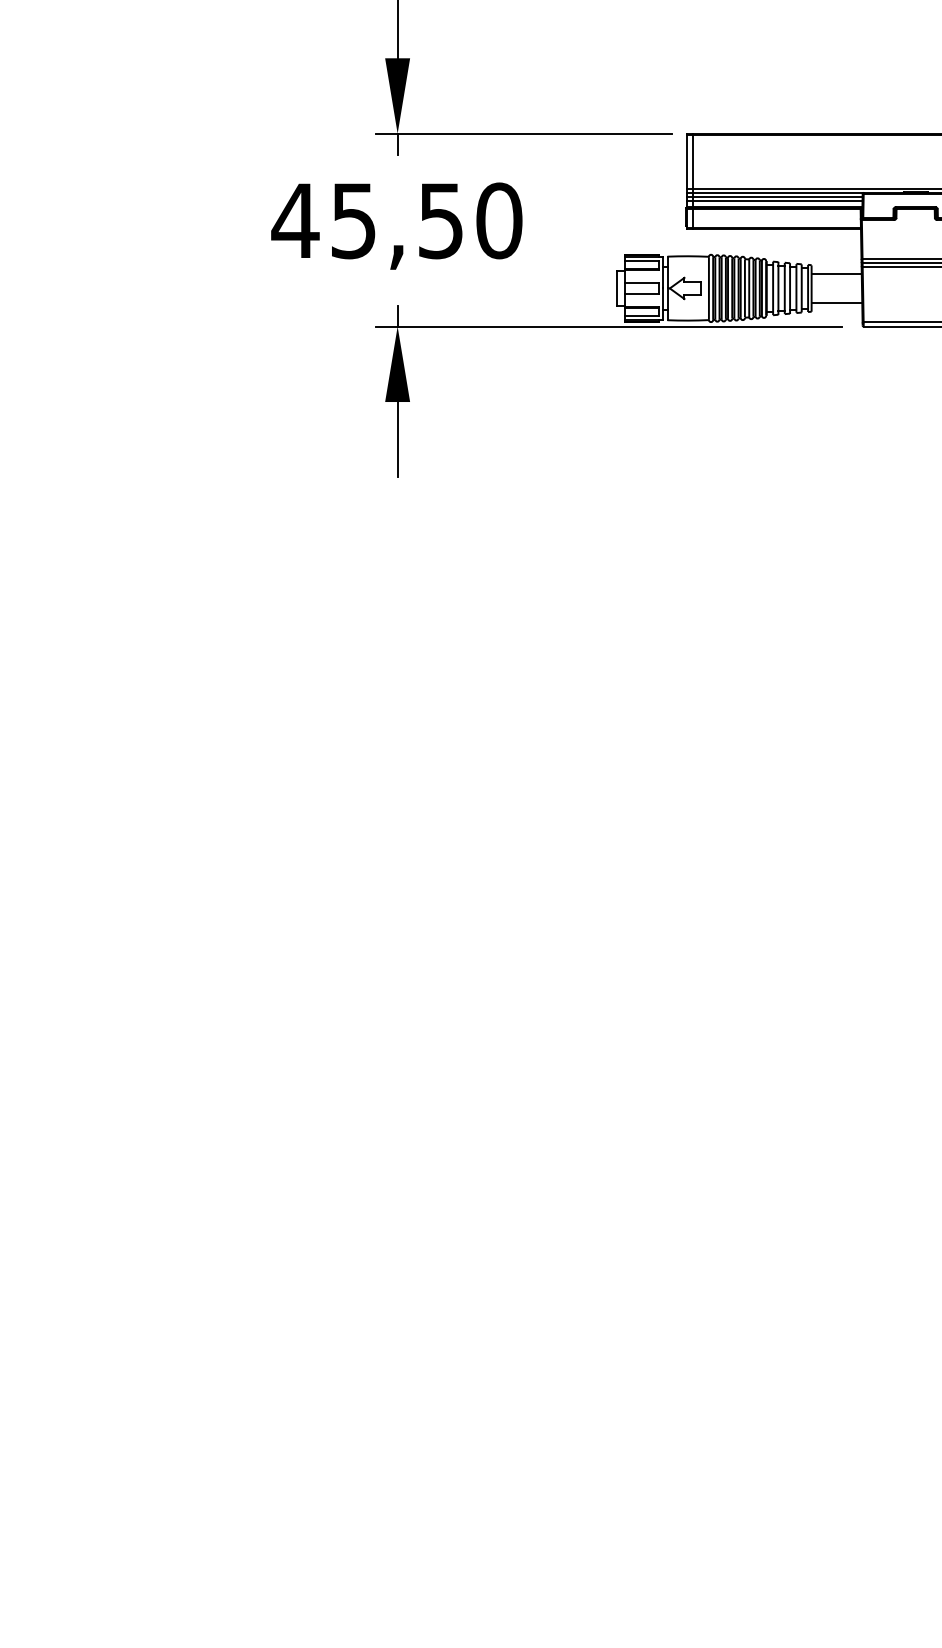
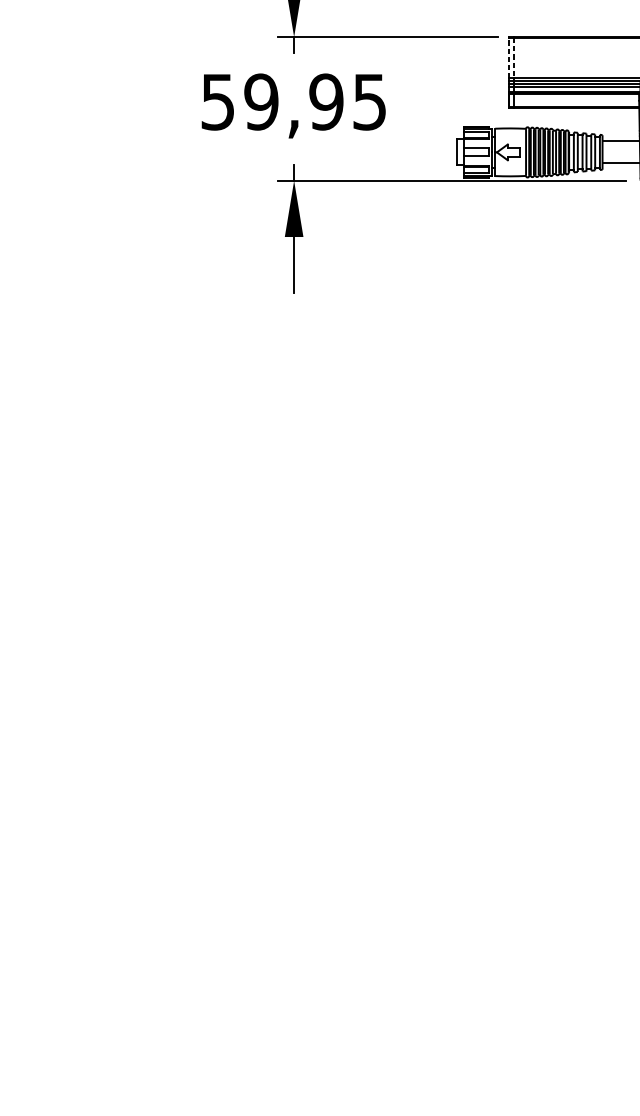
line: (686, 161) -> (509, 57), solid -> dashed
line: (692, 162) -> (513, 58), solid -> dashed
text: (396, 220) -> (293, 101), 45,50 -> 59,95

